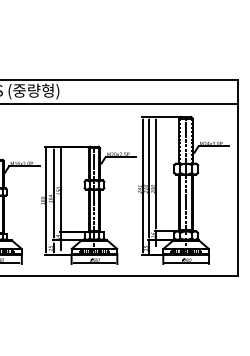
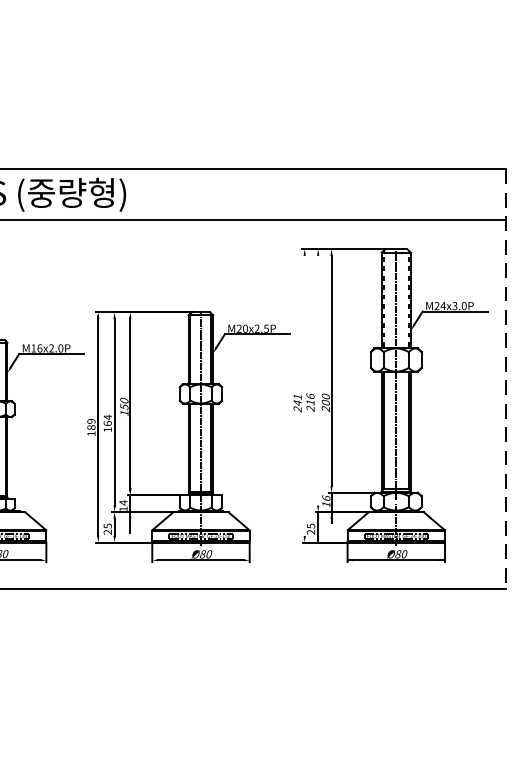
line: (149, 178) -> (318, 380), removed
line: (237, 178) -> (505, 380), solid -> dashed
line: (143, 185) -> (305, 394), removed

